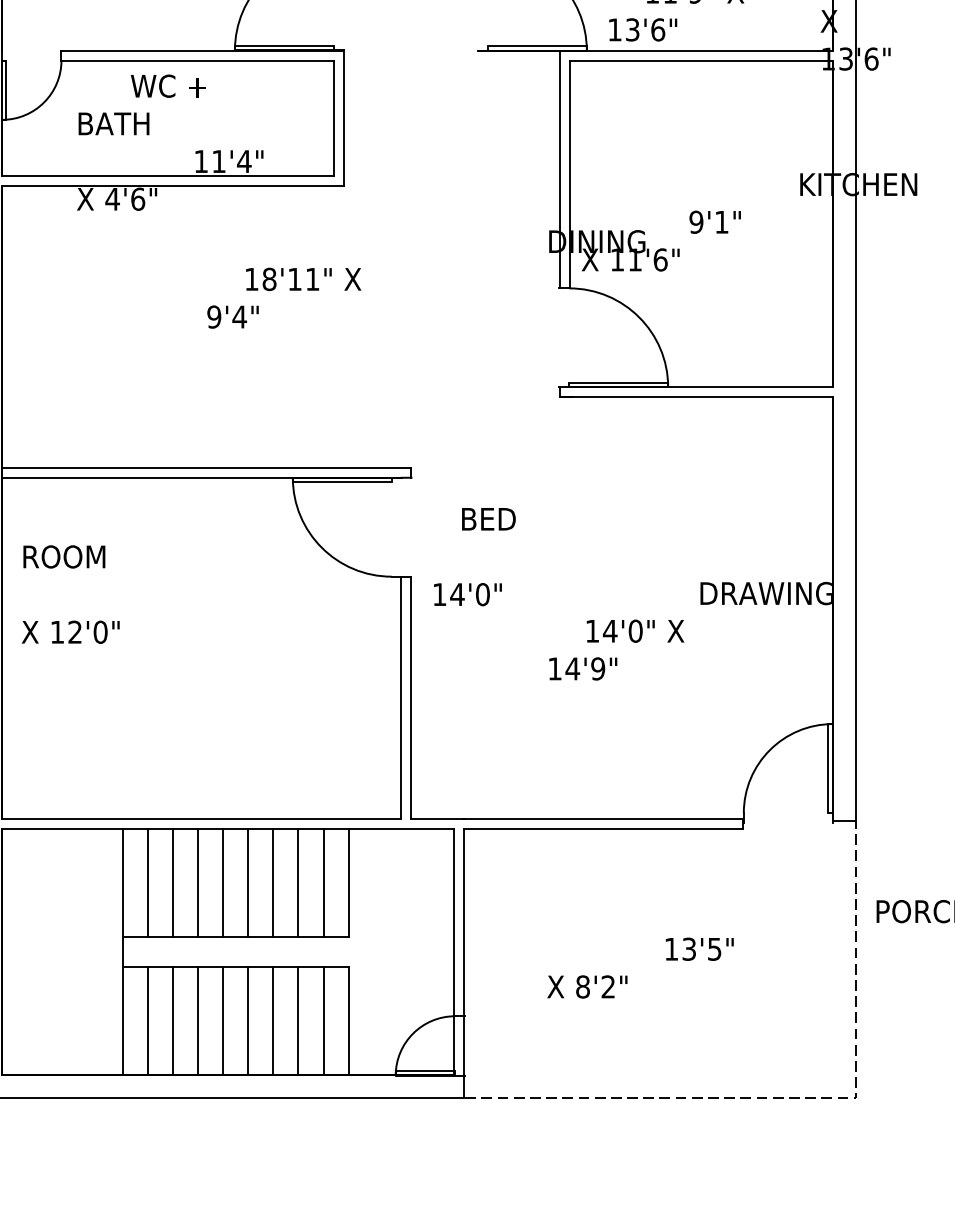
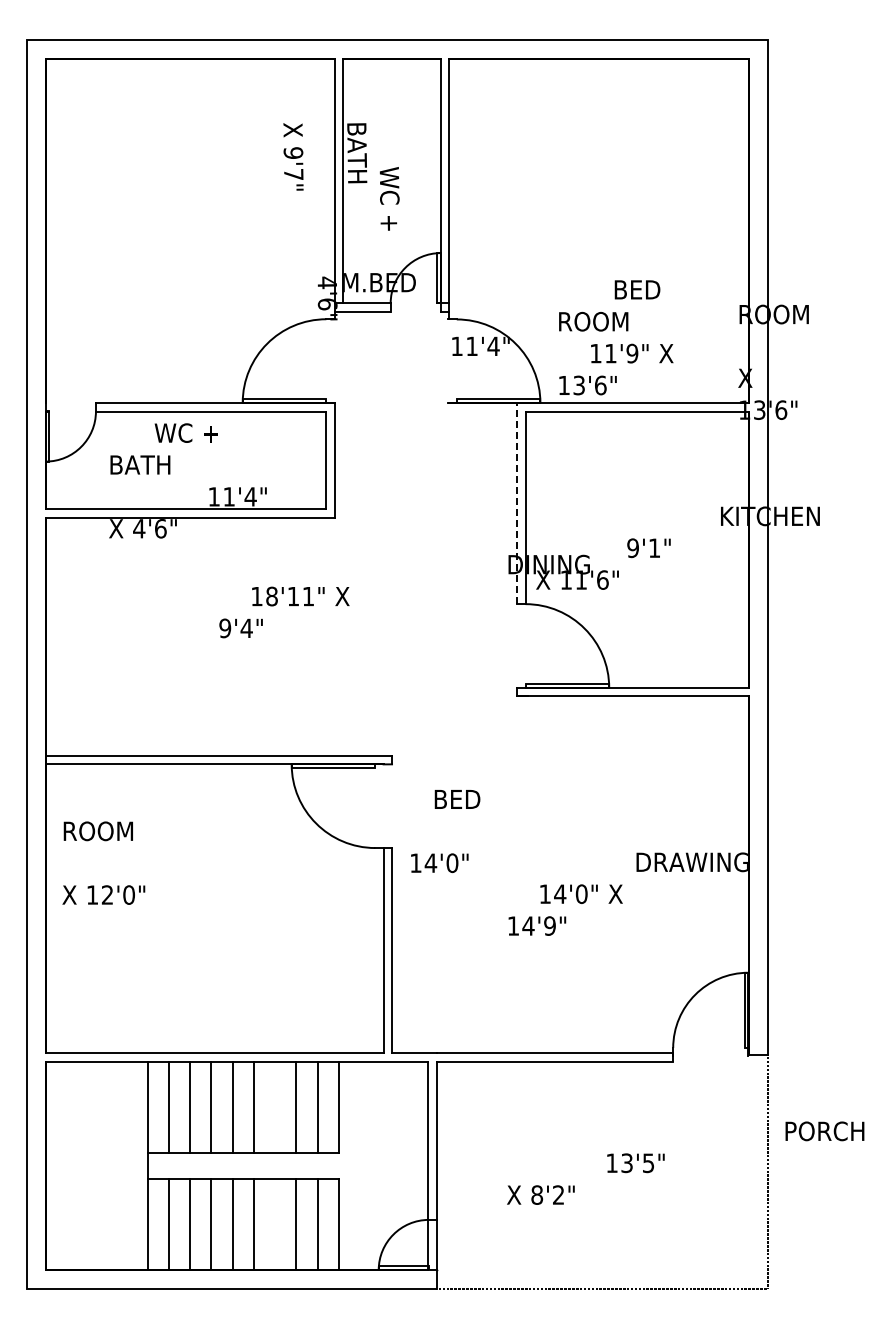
line: (559, 169) -> (517, 503), solid -> dashed
line: (273, 883) -> (275, 1107), removed
line: (273, 1021) -> (275, 1224), removed

